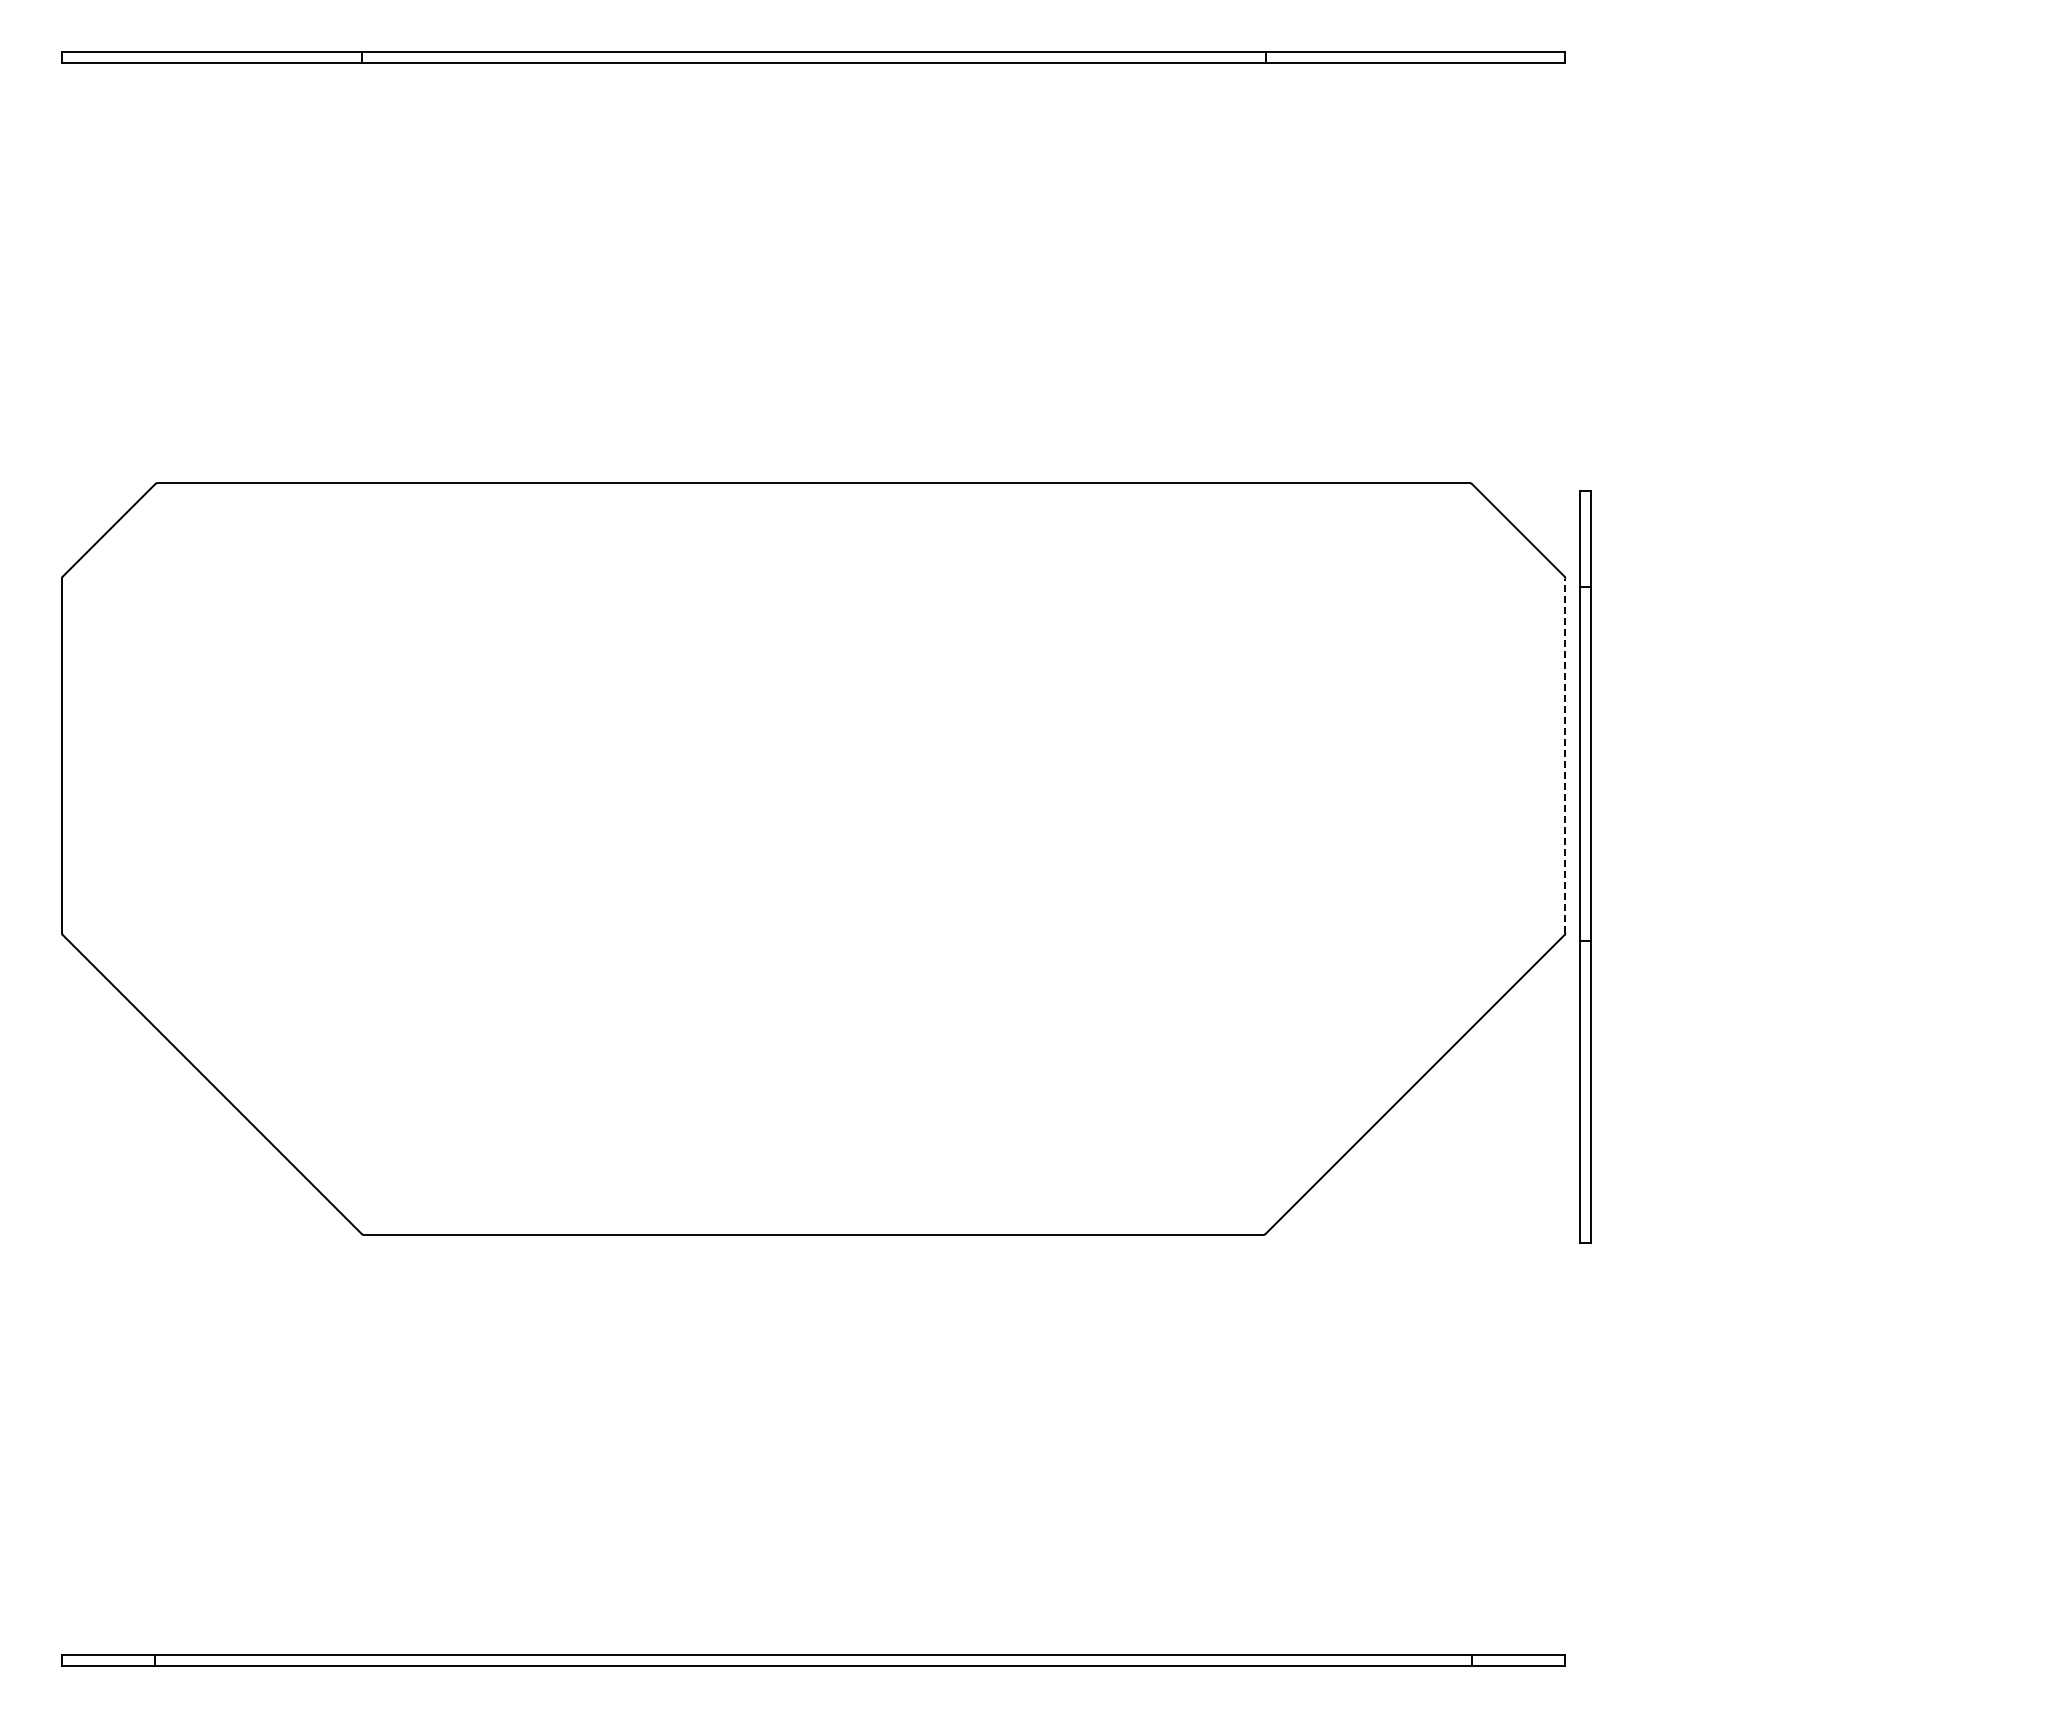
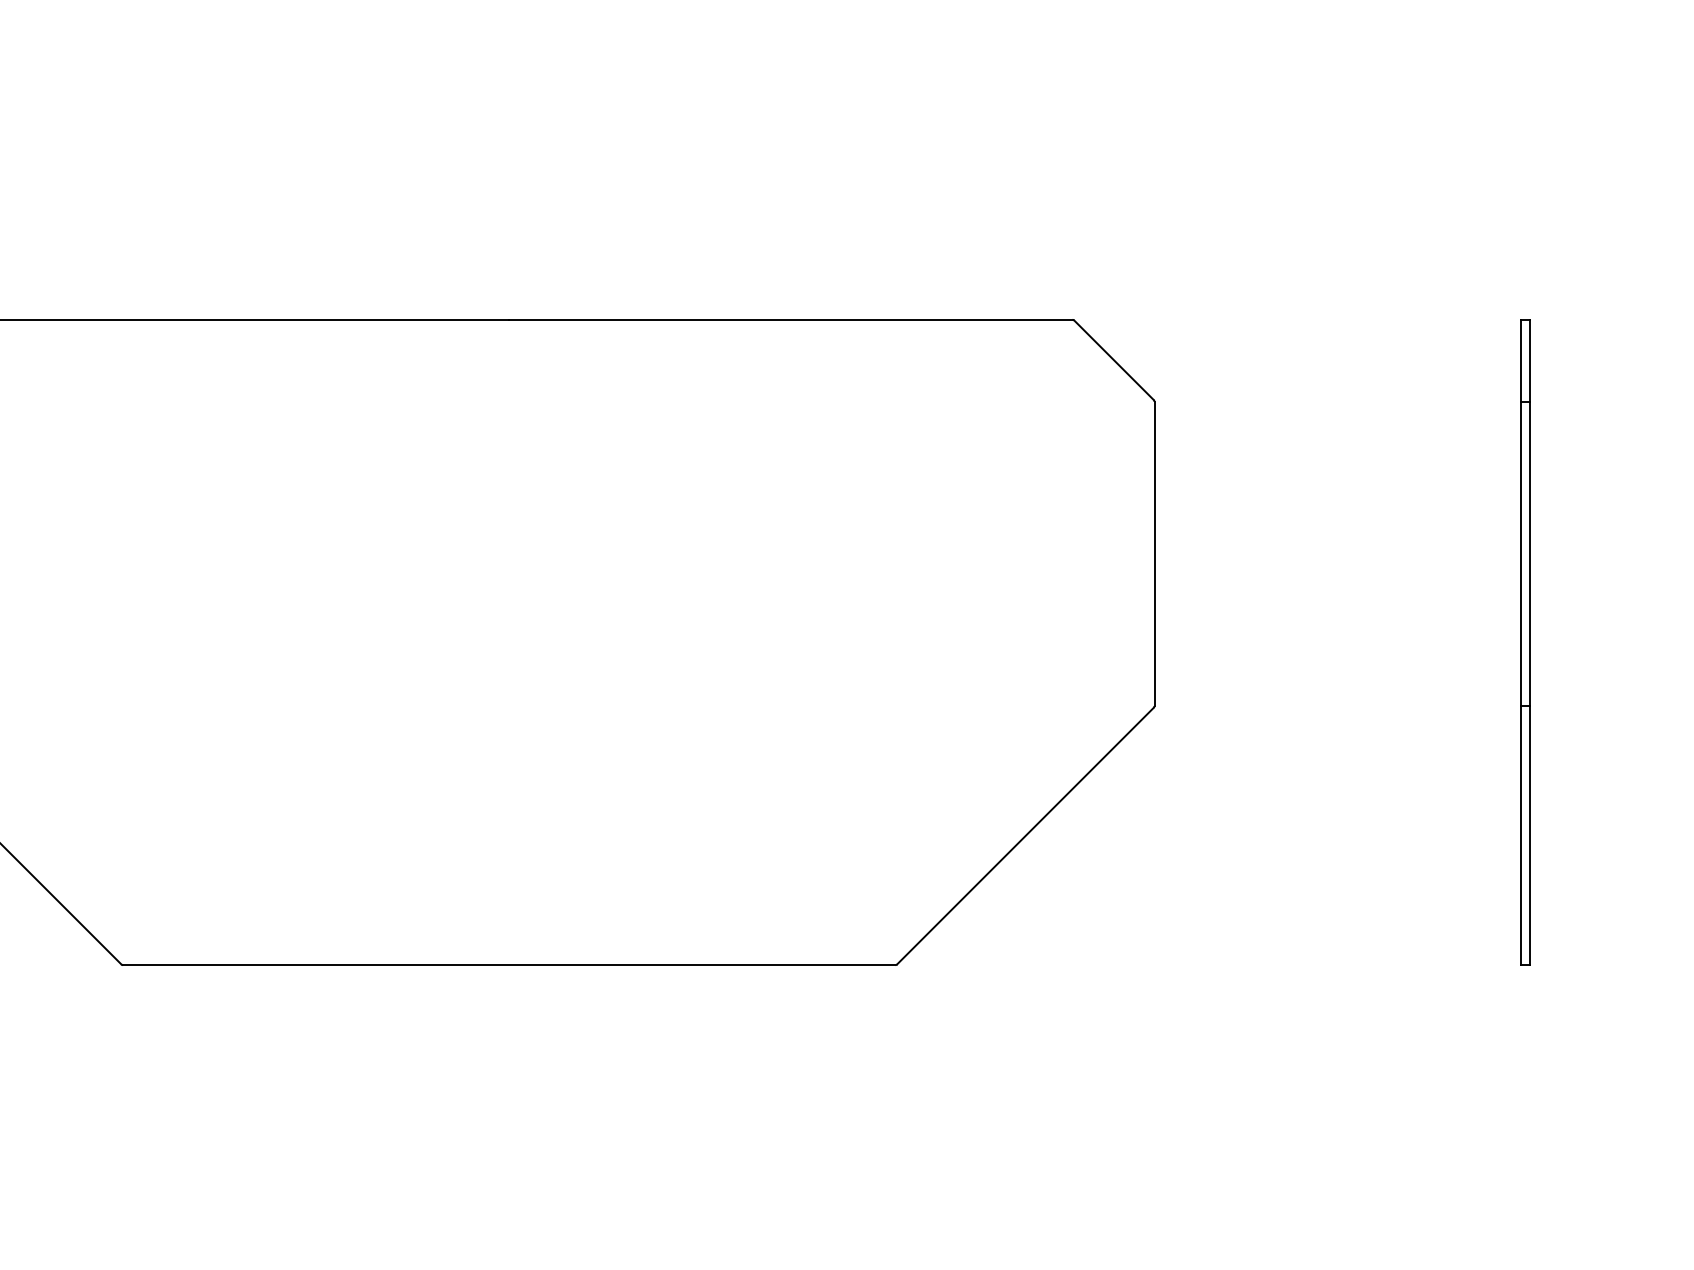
line: (1565, 755) -> (1154, 553), dashed -> solid
part: (1585, 866) -> (1525, 642), moved

